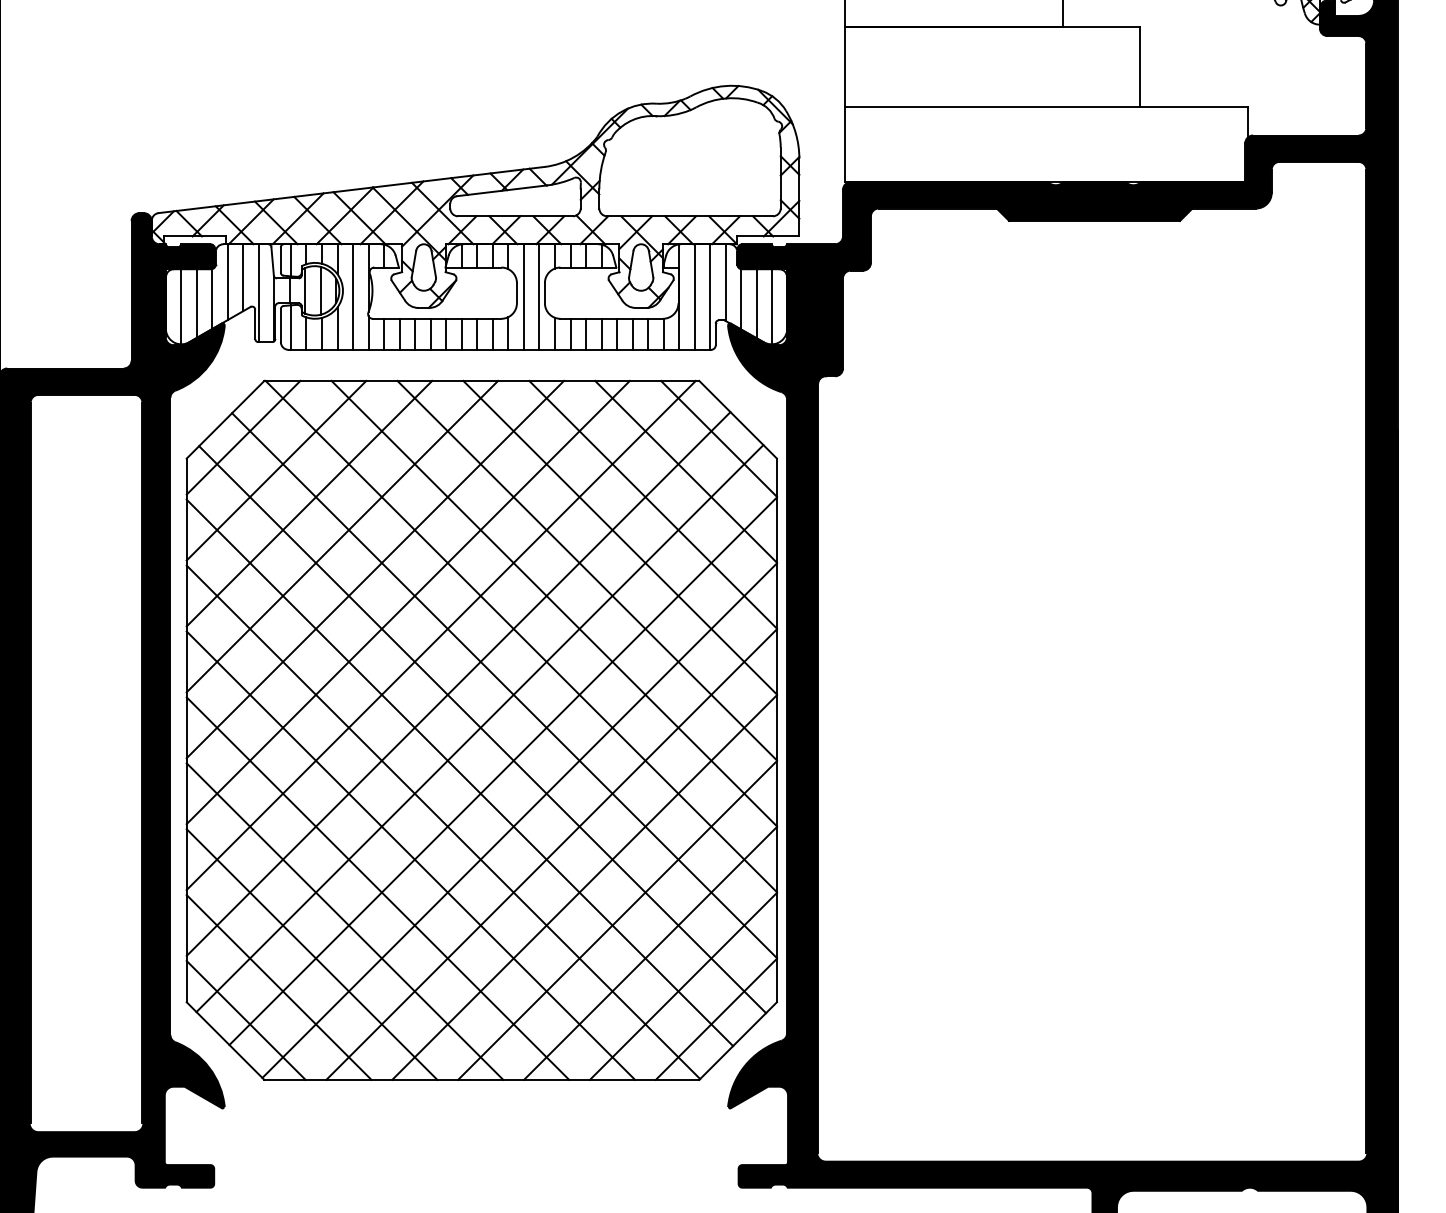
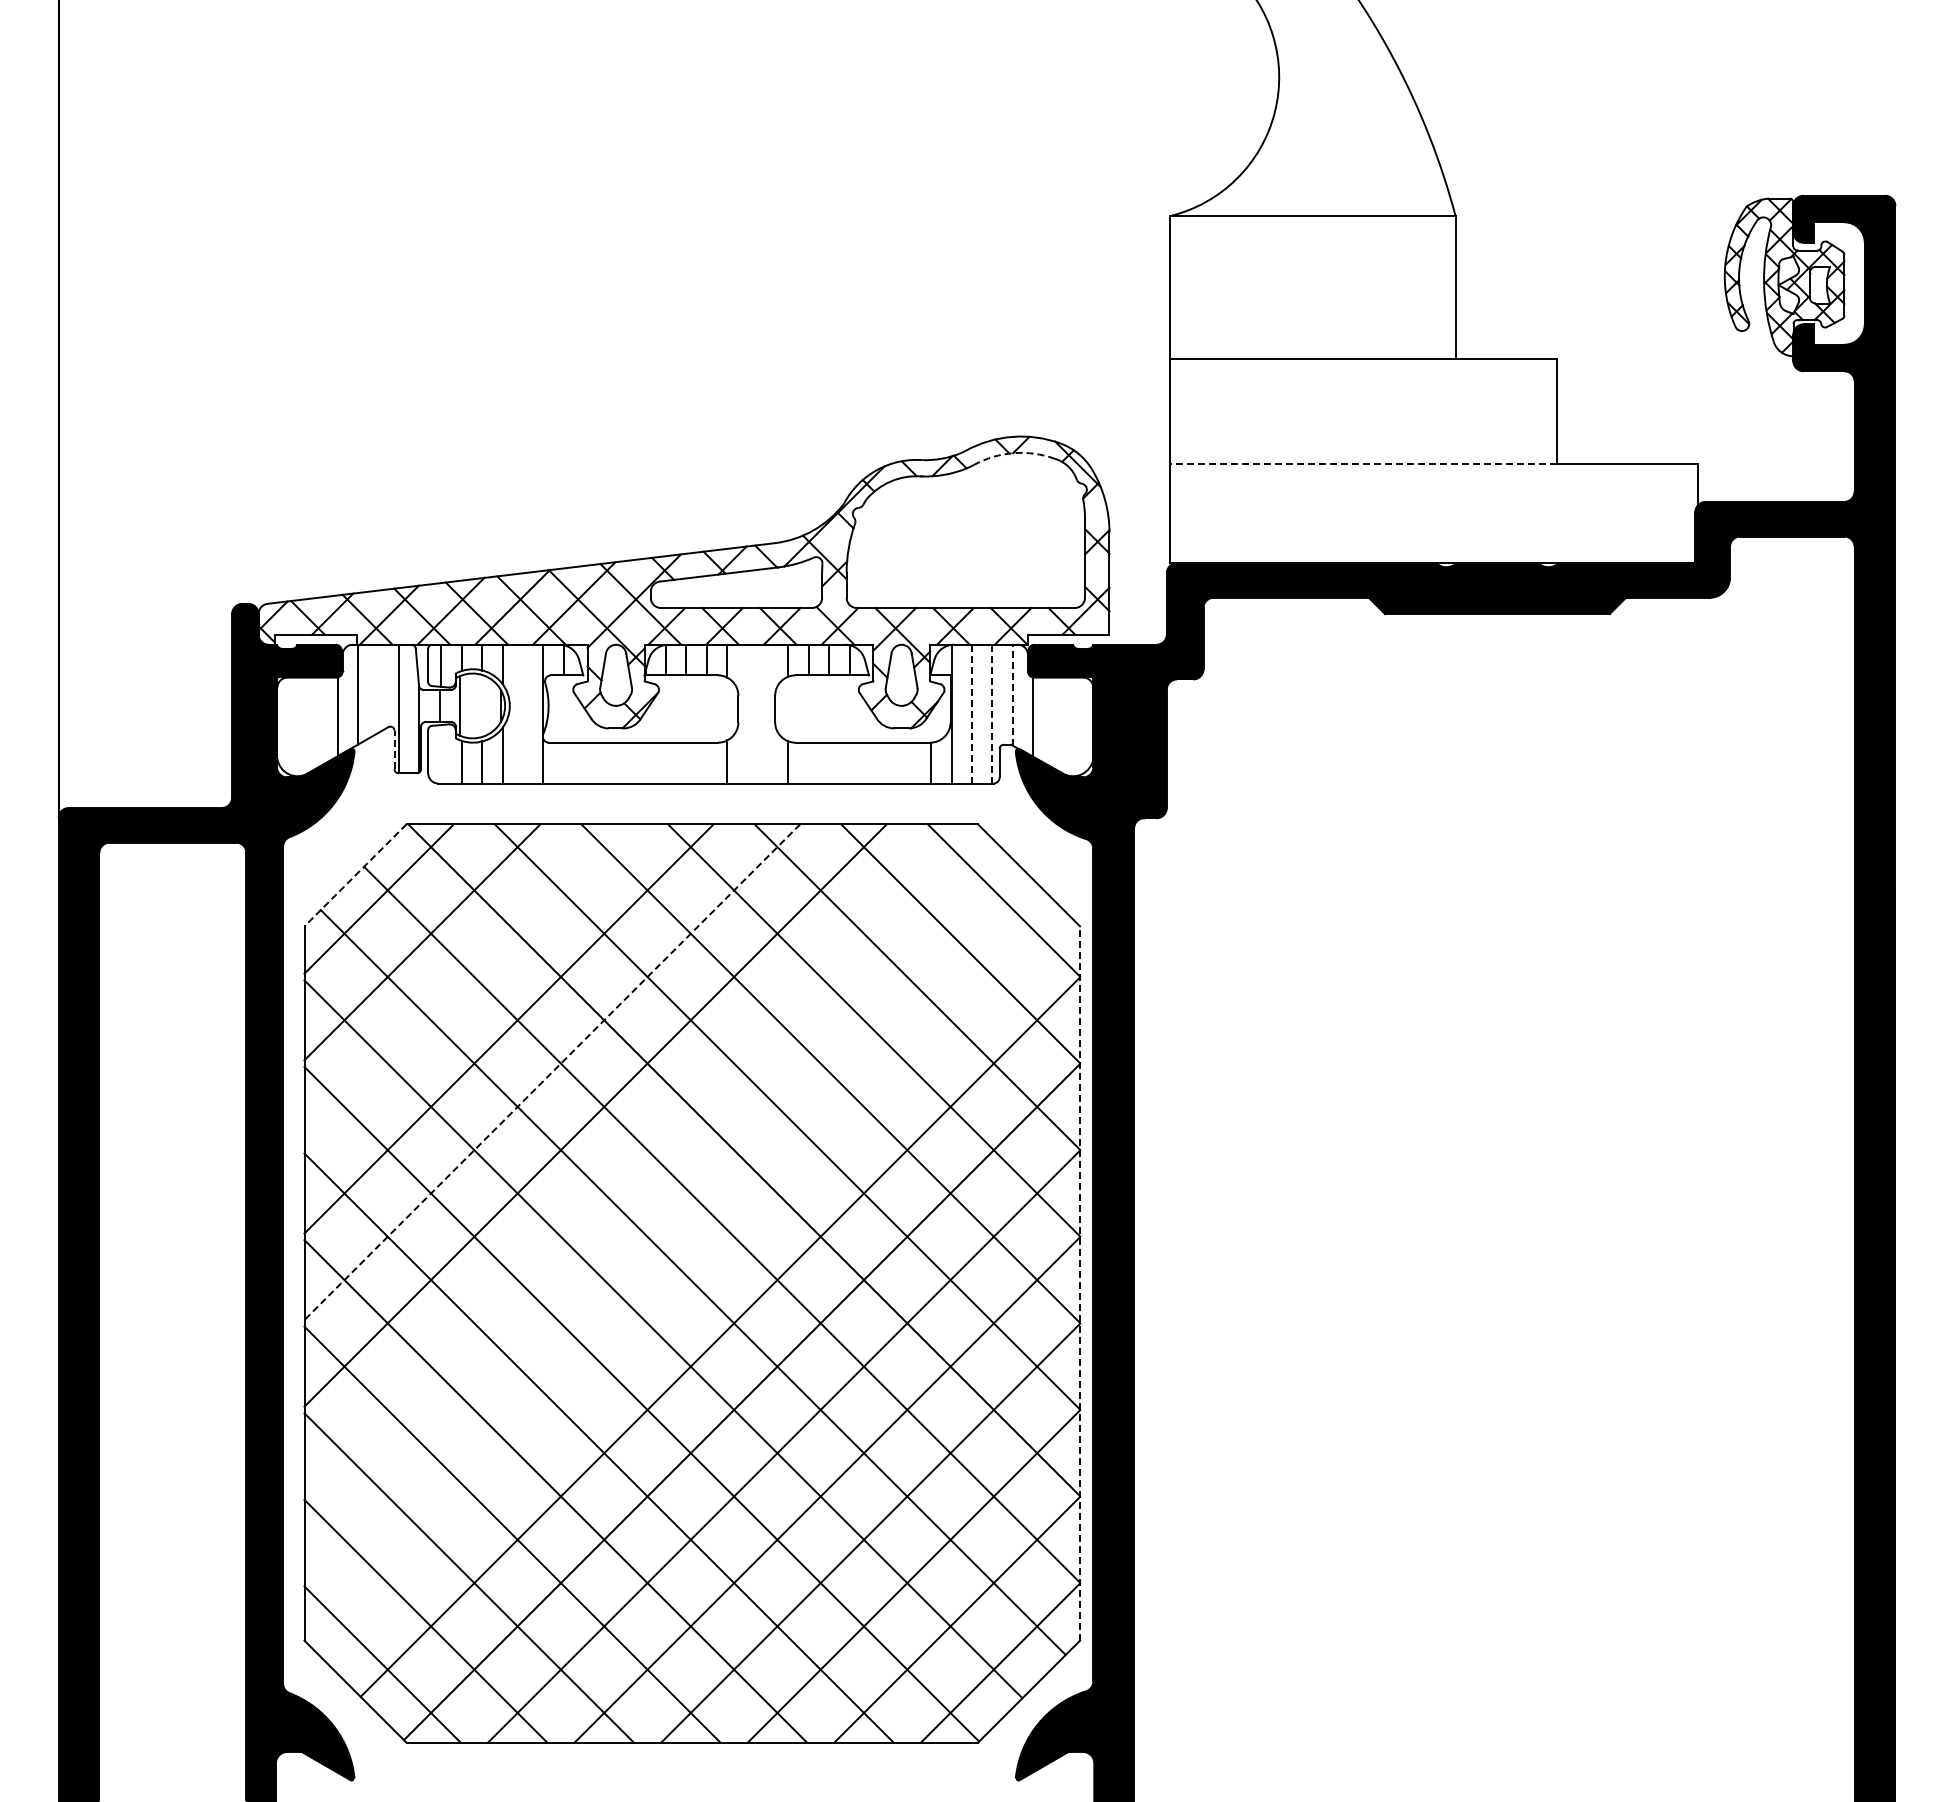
arc: (726, 98) -> (1013, 453), solid -> dashed
line: (992, 106) -> (1363, 463), solid -> dashed
line: (243, 277) -> (378, 688), removed
line: (725, 282) -> (1012, 695), solid -> dashed
line: (320, 290) -> (480, 705), removed
line: (353, 296) -> (523, 713), removed
line: (523, 296) -> (747, 713), removed
line: (539, 296) -> (767, 713), removed
line: (695, 296) -> (972, 713), solid -> dashed
line: (710, 296) -> (992, 713), solid -> dashed
line: (196, 303) -> (317, 722), removed
line: (756, 303) -> (1053, 722), removed
line: (181, 306) -> (297, 726), removed
line: (772, 306) -> (1074, 726), removed
line: (255, 323) -> (394, 749), solid -> dashed
line: (290, 327) -> (441, 754), removed
line: (383, 333) -> (563, 762), removed
line: (399, 333) -> (584, 762), removed
line: (415, 333) -> (604, 762), removed
line: (431, 333) -> (625, 762), removed
line: (446, 333) -> (645, 762), removed
line: (461, 333) -> (665, 762), removed
line: (477, 333) -> (686, 762), removed
line: (492, 333) -> (706, 762), removed
line: (570, 333) -> (808, 762), removed
line: (586, 333) -> (829, 762), removed
line: (601, 333) -> (849, 762), removed
line: (617, 333) -> (870, 762), removed
line: (632, 333) -> (890, 762), removed
line: (647, 333) -> (910, 762), removed
line: (225, 419) -> (355, 875), solid -> dashed
line: (309, 503) -> (465, 985), removed
line: (375, 569) -> (552, 1072), solid -> dashed
line: (440, 635) -> (638, 1158), removed
line: (458, 683) -> (661, 1222), removed
line: (479, 728) -> (689, 1280), removed
line: (777, 730) -> (1080, 1283), solid -> dashed

